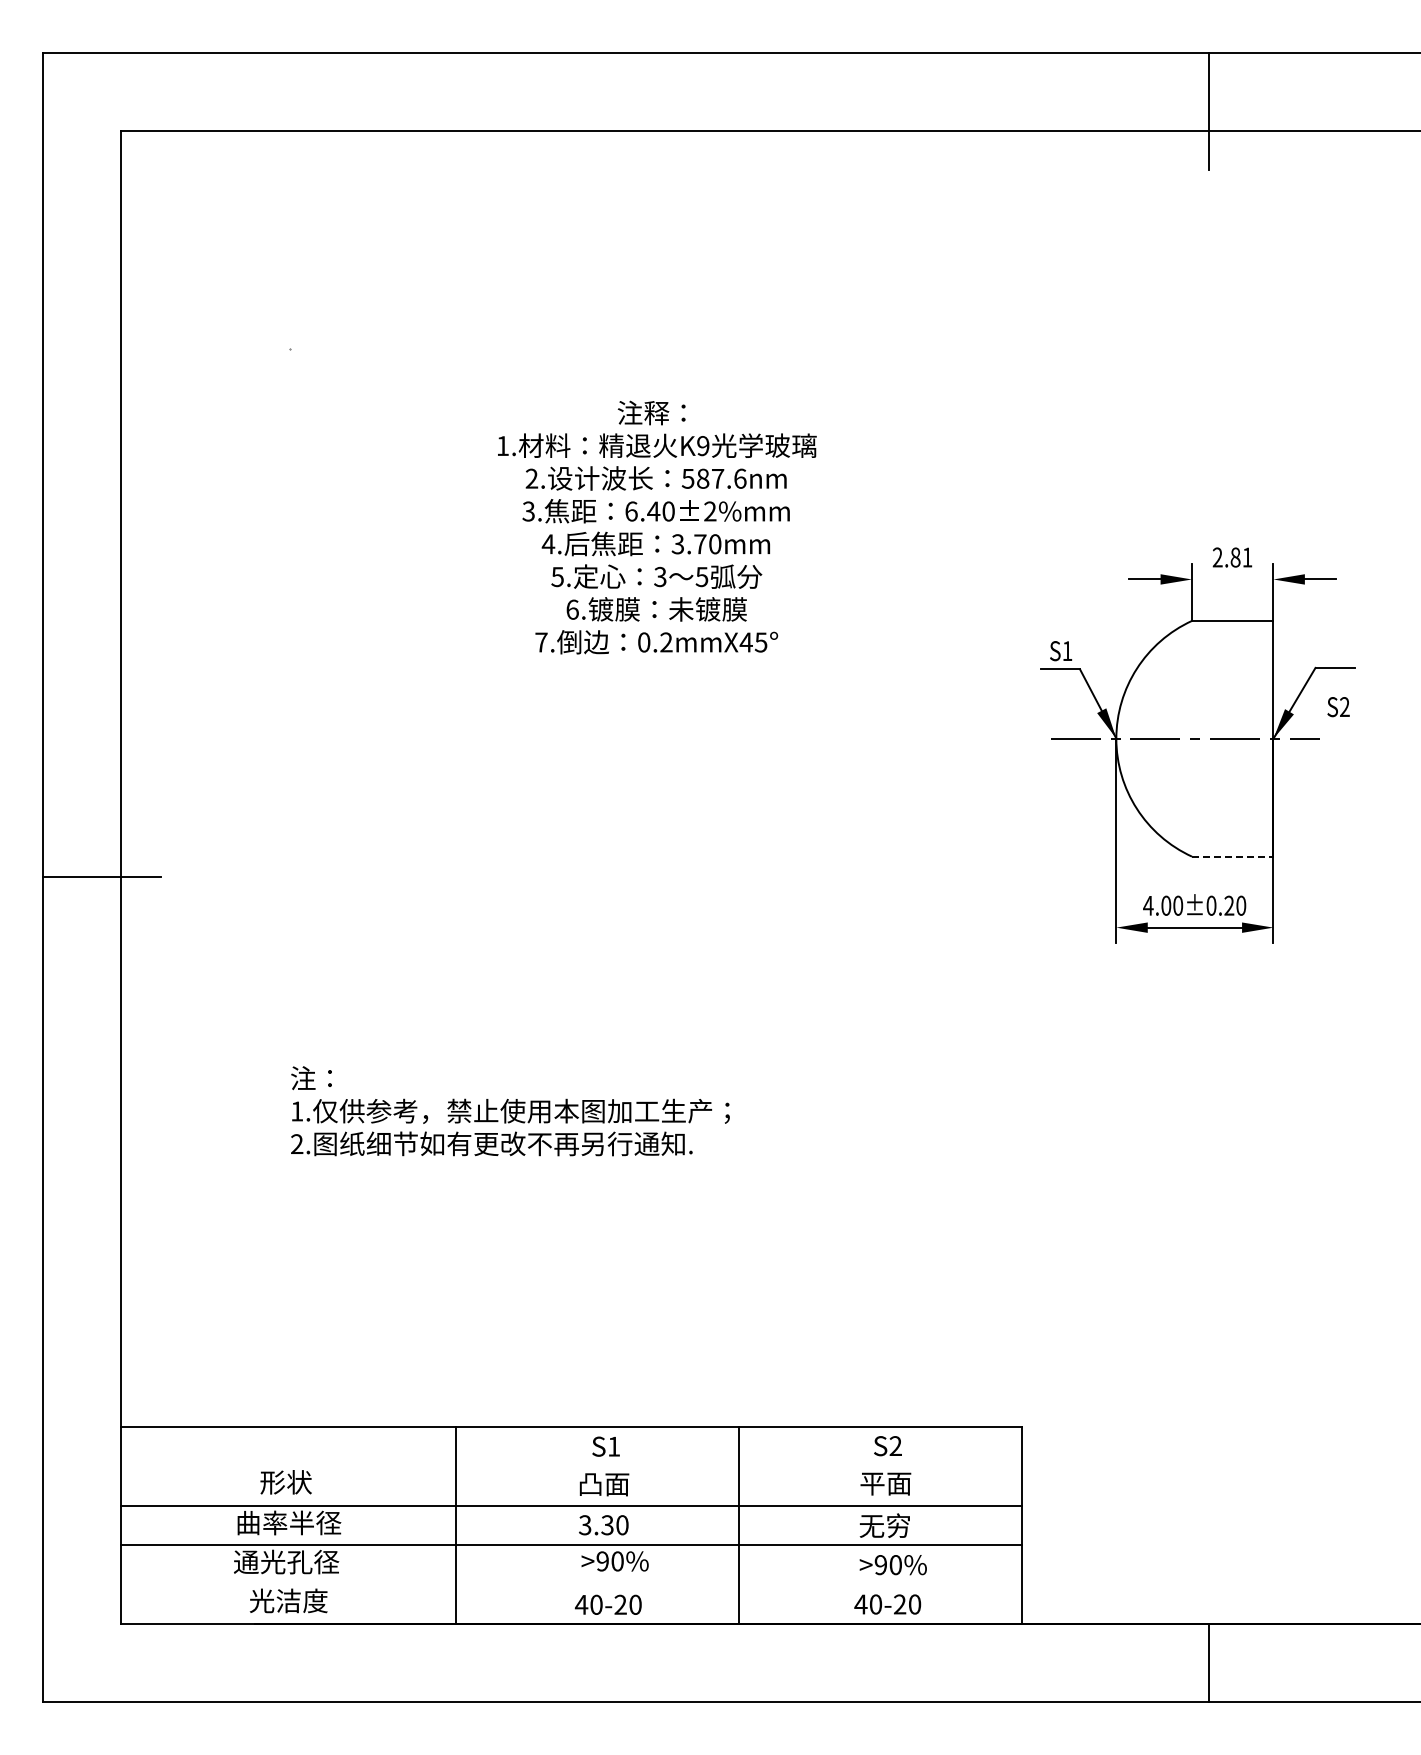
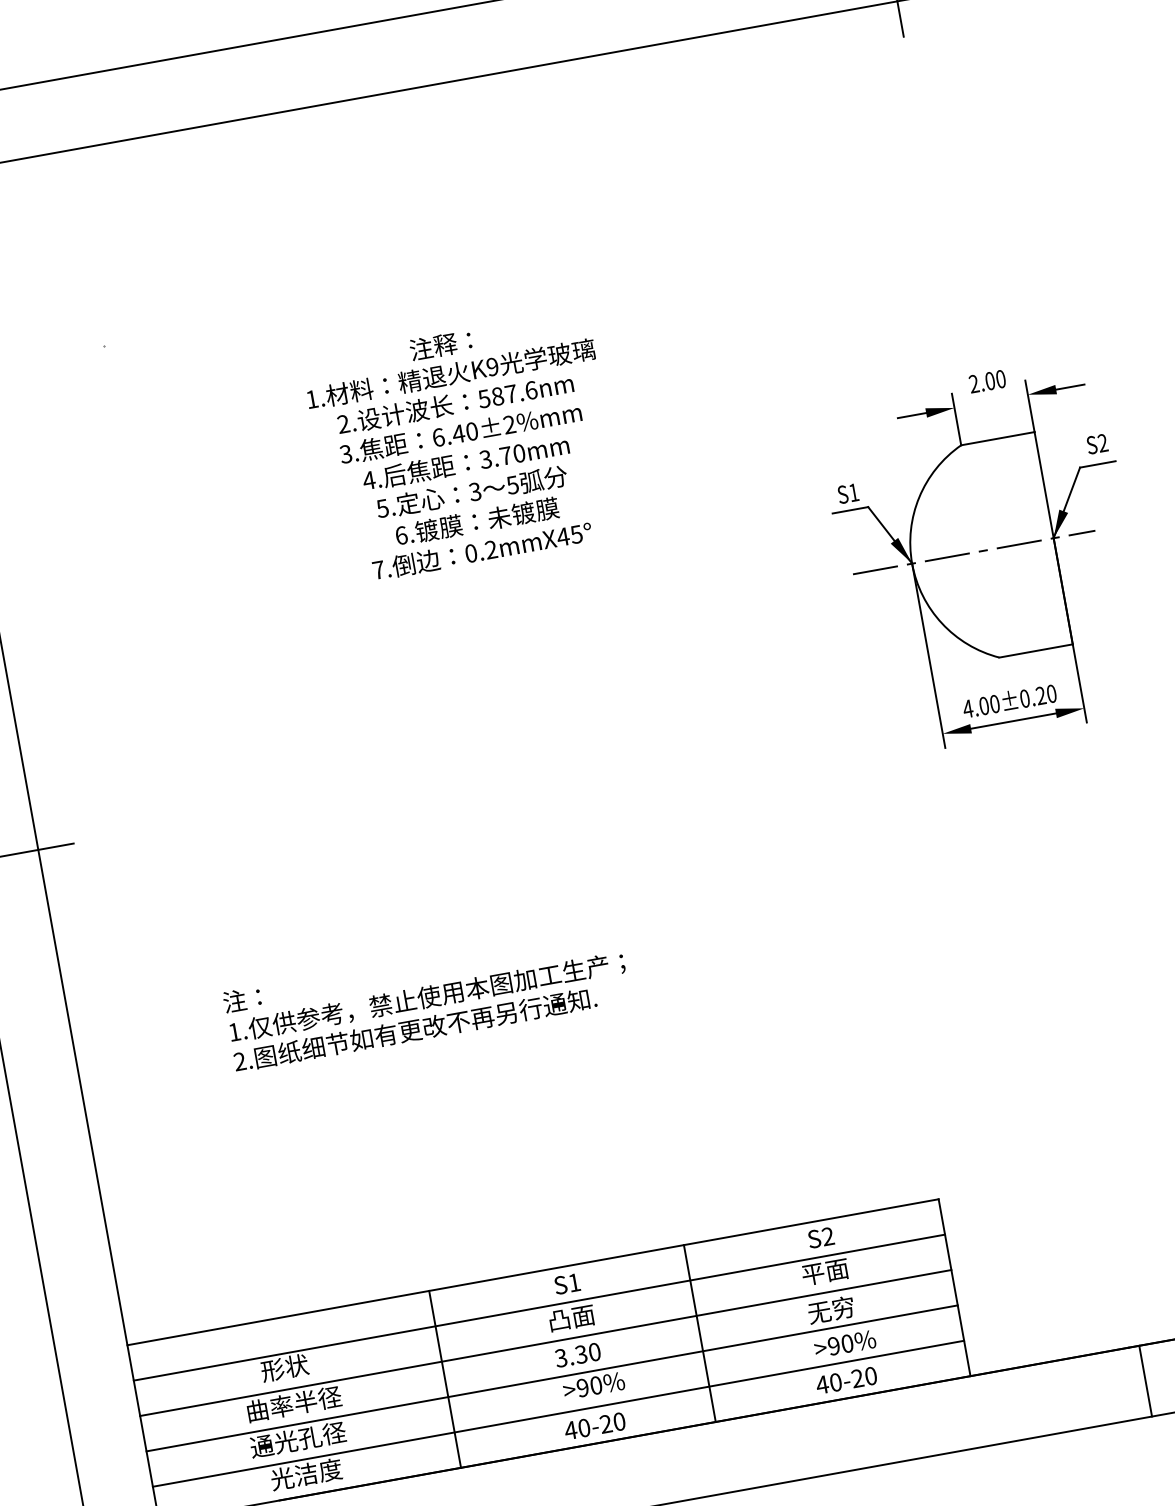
text: (1241, 557) -> (995, 380), 2.81 -> 2.00
text: (1338, 707) -> (1097, 444), moved
line: (1232, 856) -> (1035, 650), dashed -> solid
line: (571, 1466) -> (539, 1307), added
line: (571, 1584) -> (558, 1413), added

